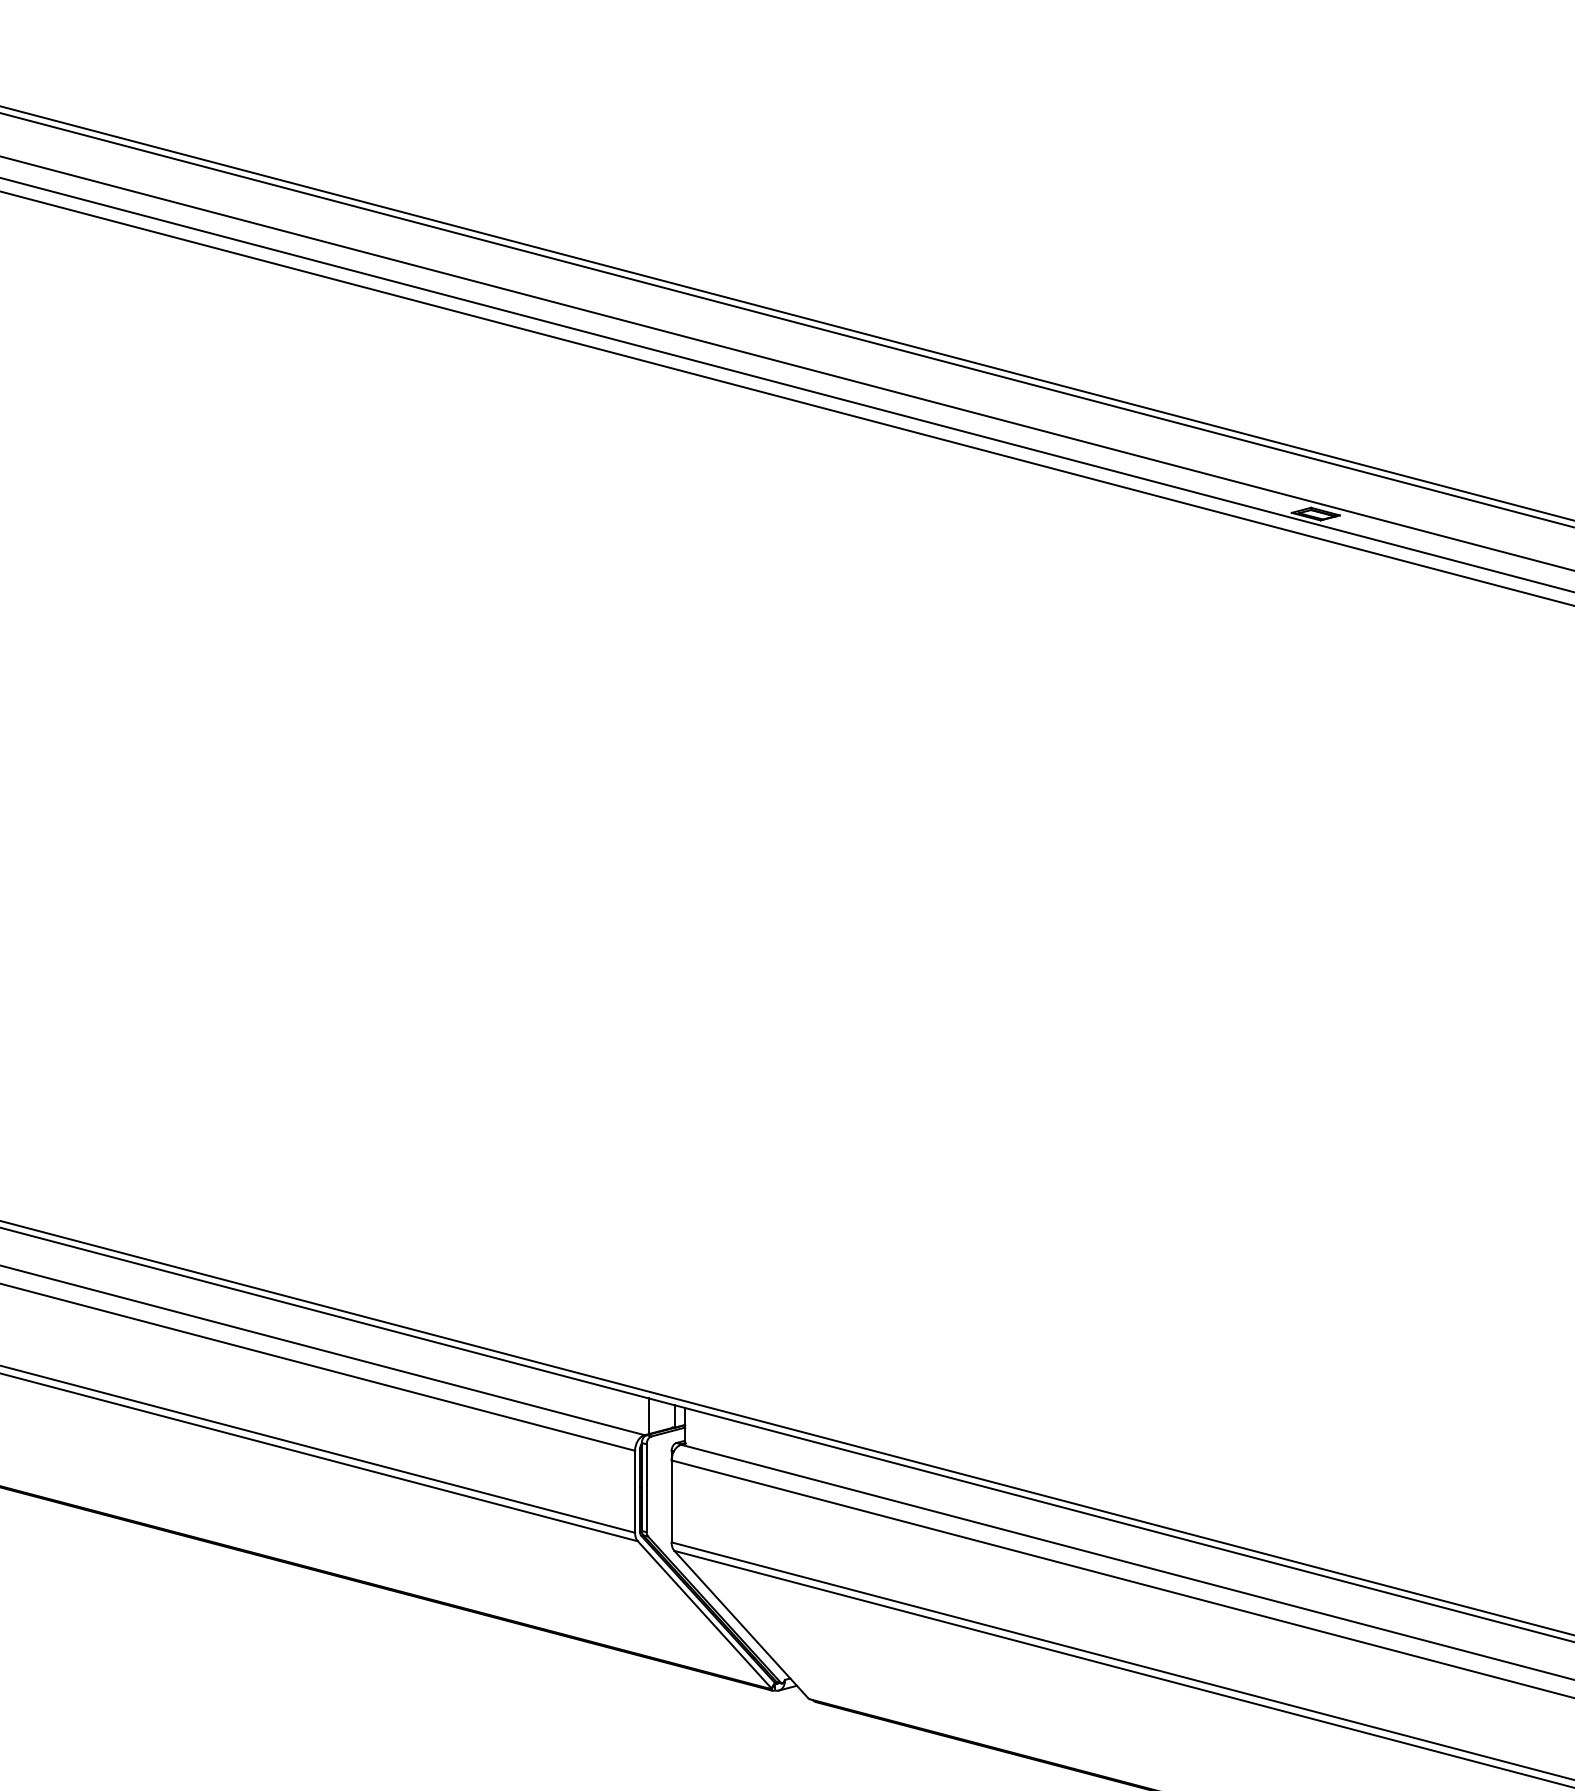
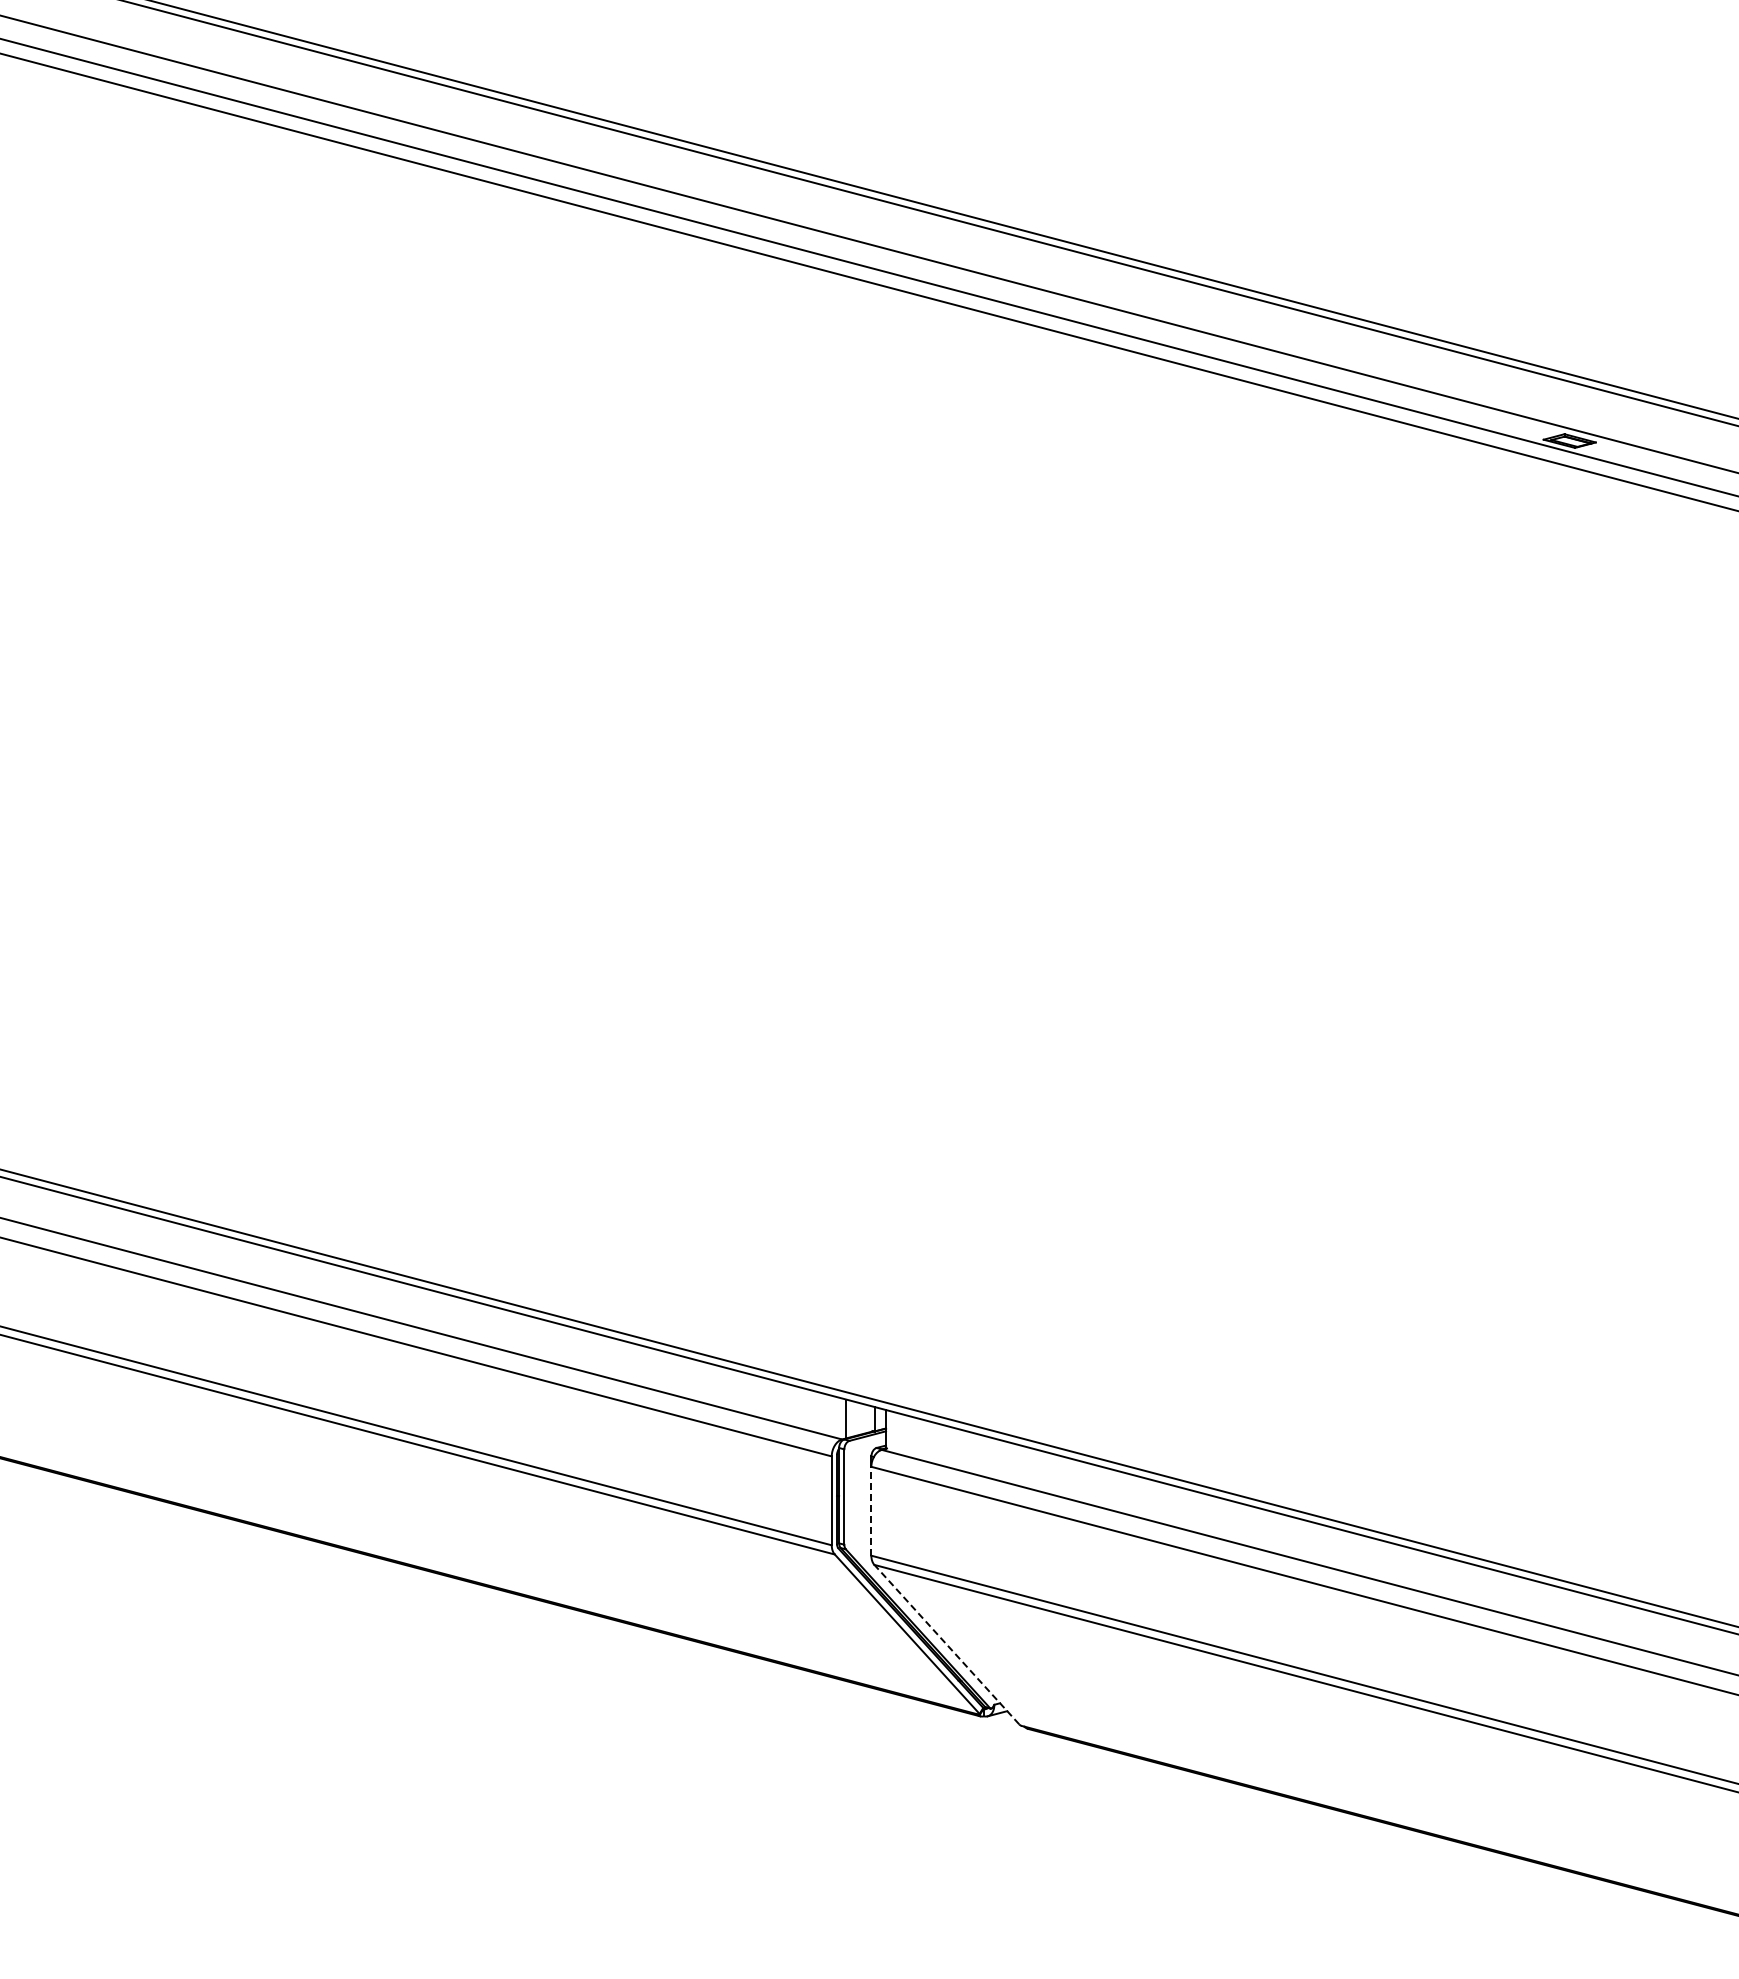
line: (671, 1500) -> (871, 1510), solid -> dashed
line: (740, 1624) -> (946, 1644), solid -> dashed

